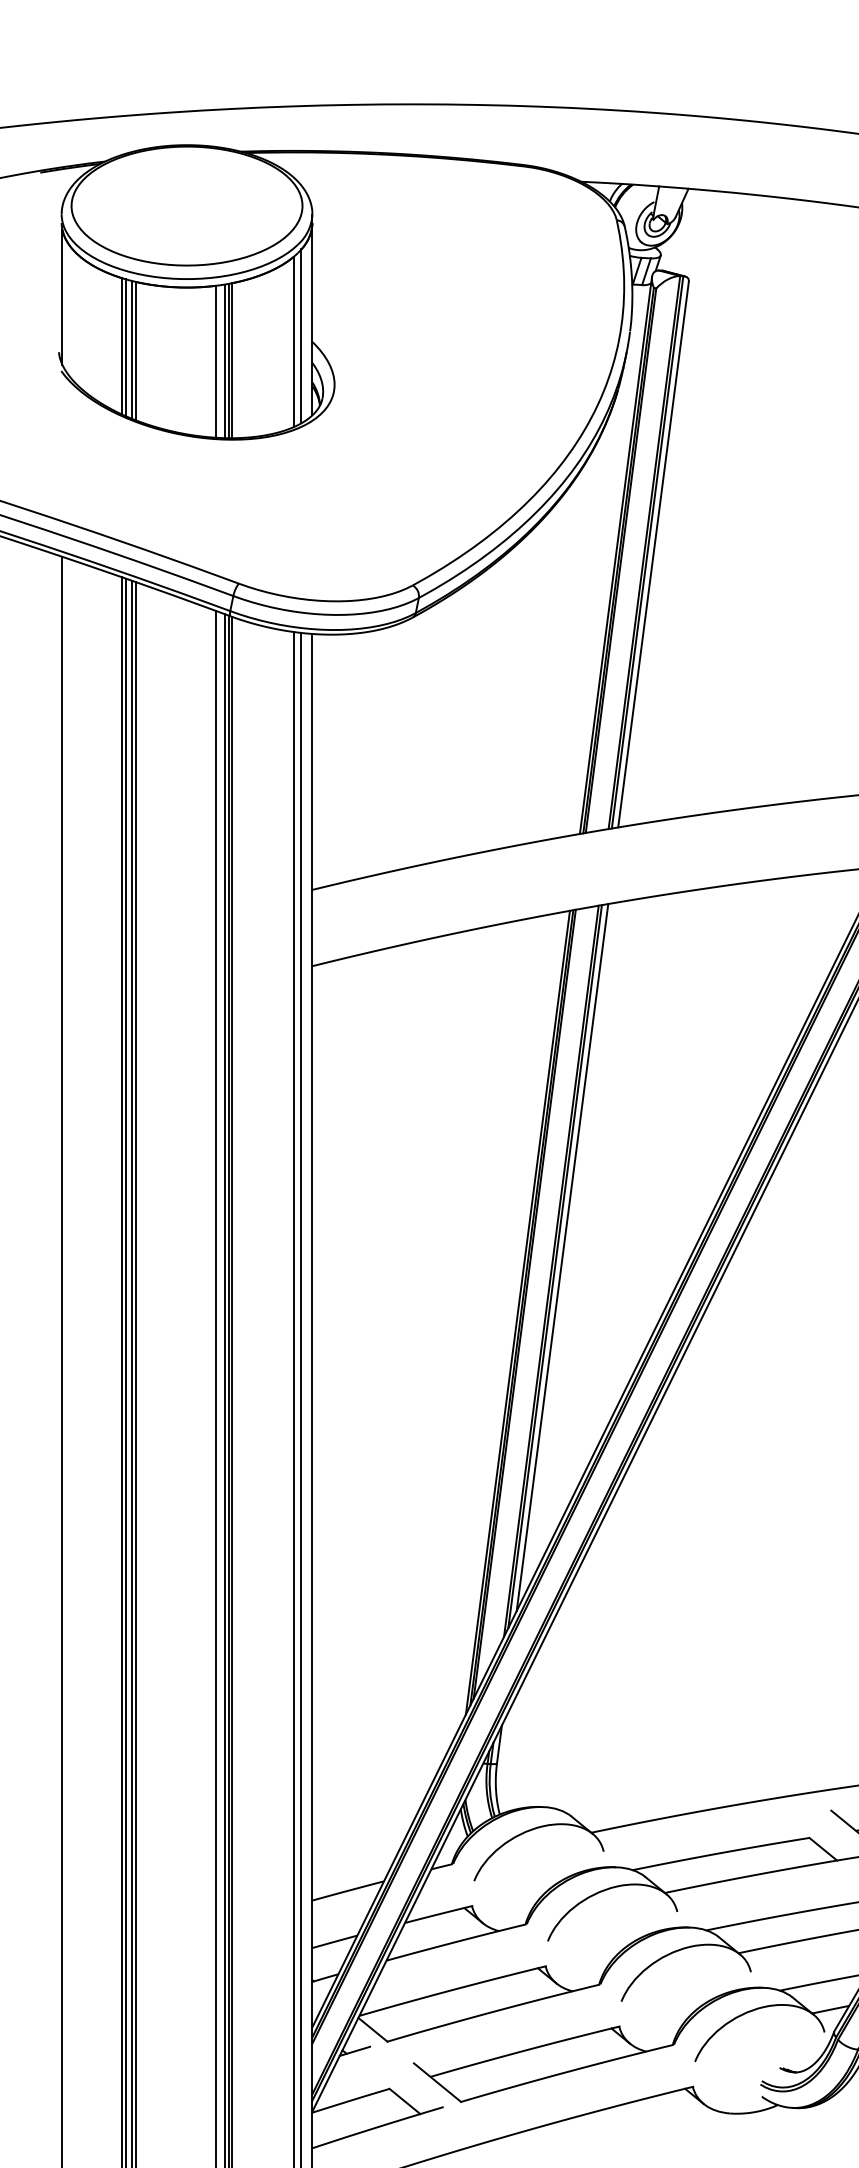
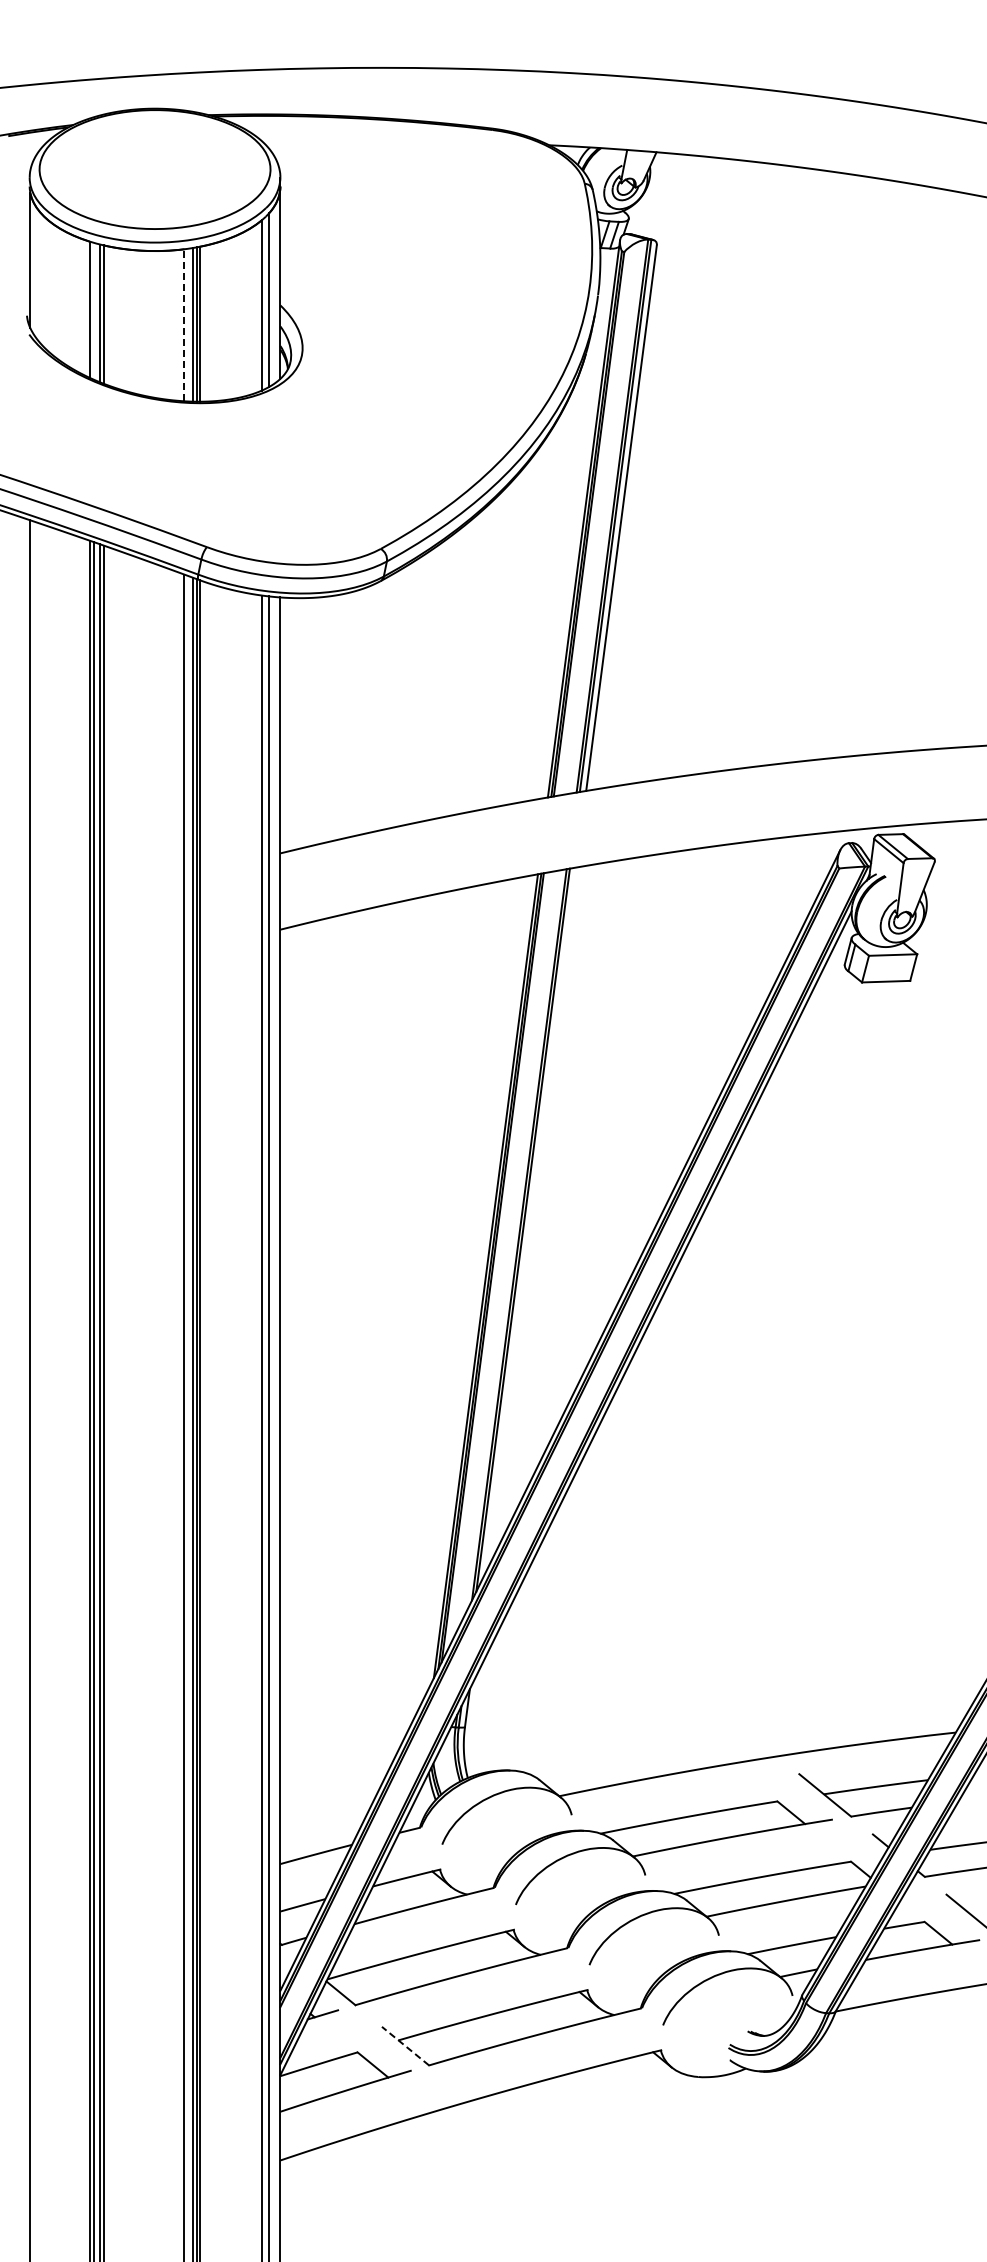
line: (125, 347) -> (93, 310), removed
line: (216, 362) -> (184, 325), solid -> dashed
line: (562, 1257) -> (530, 1220), removed
line: (437, 2082) -> (405, 2045), solid -> dashed

